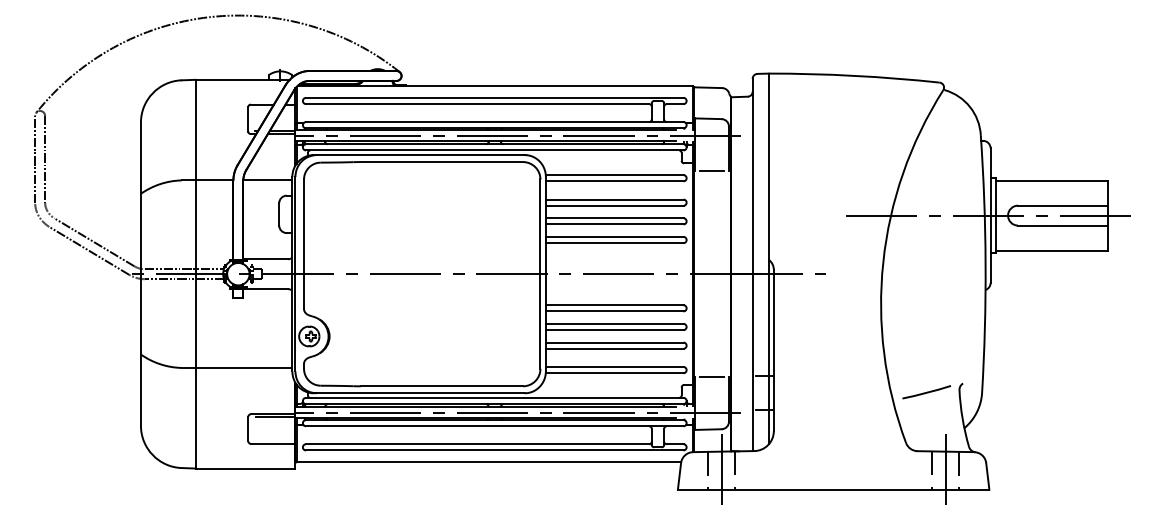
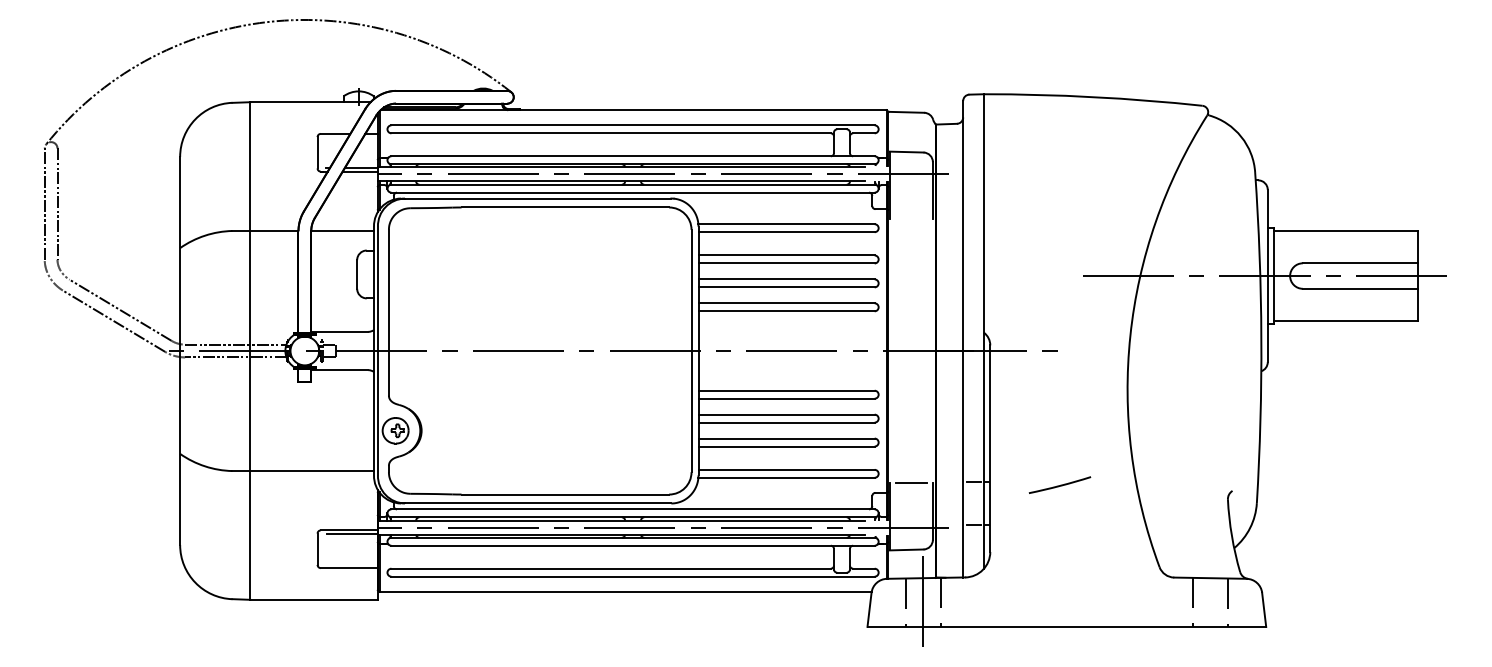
line: (712, 170) -> (911, 218), removed
line: (927, 391) -> (1060, 484), moved
line: (945, 470) -> (1210, 602), removed

